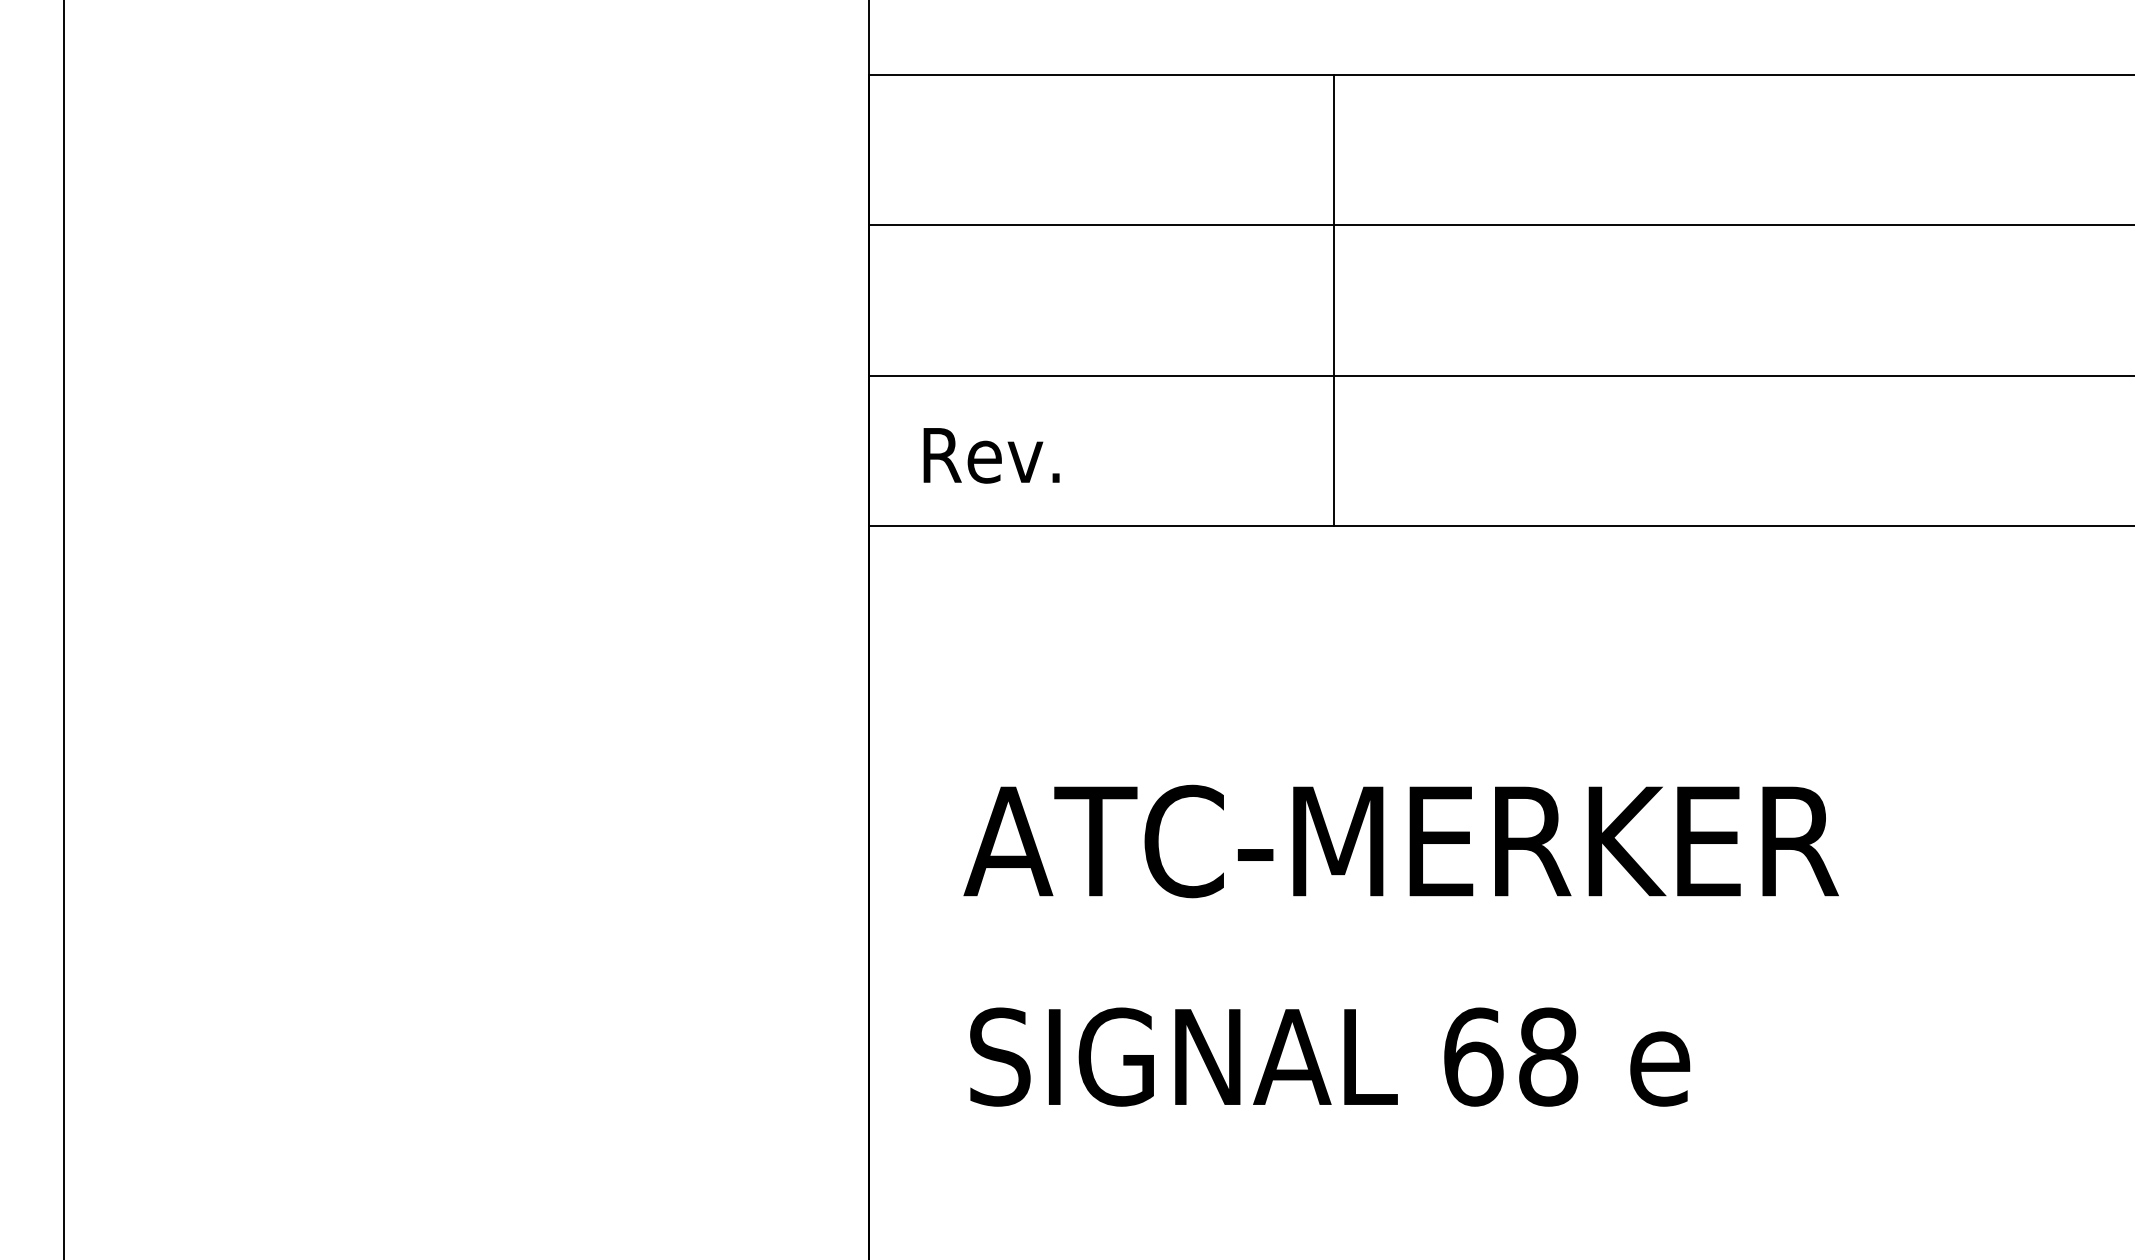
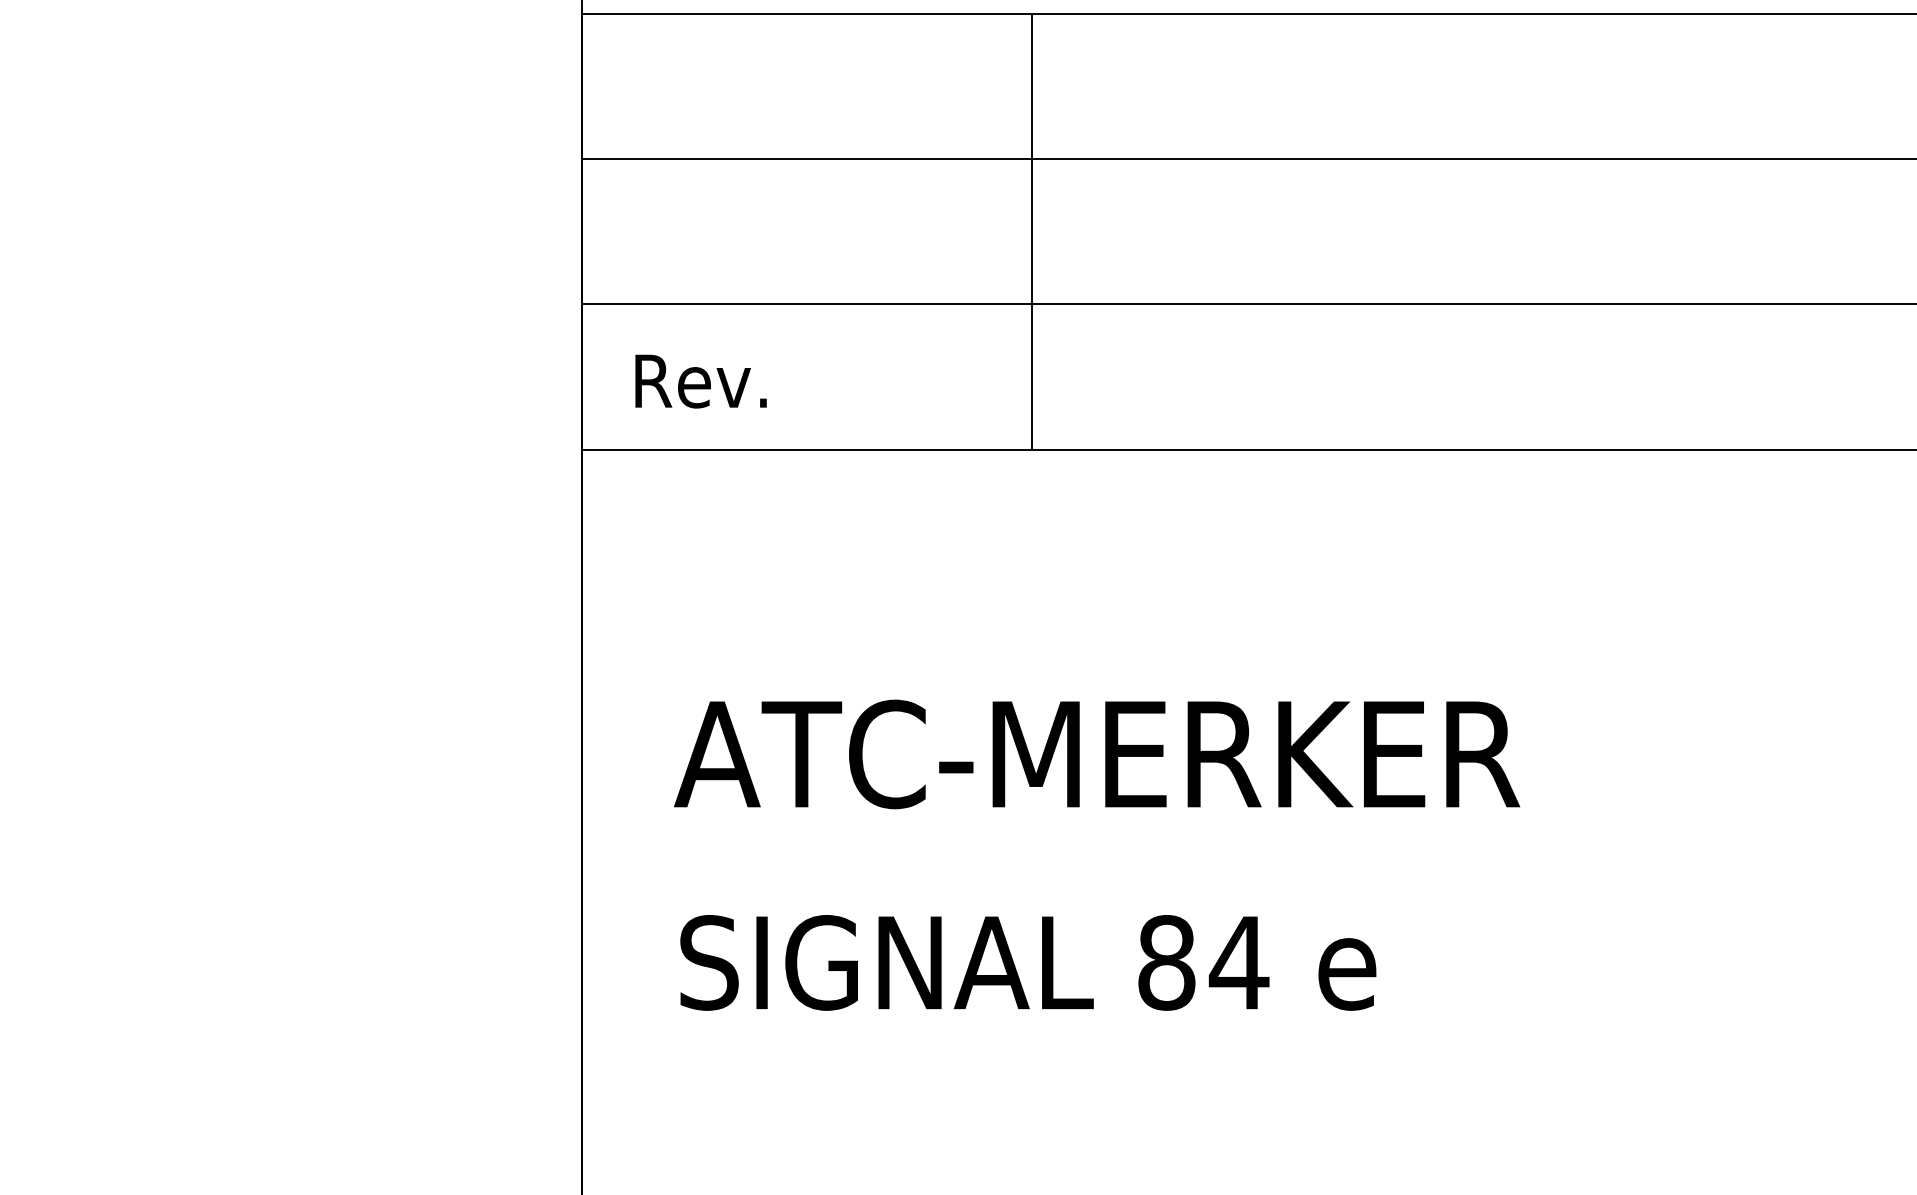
text: (1511, 1056) -> (1203, 962), 68 -> 84

